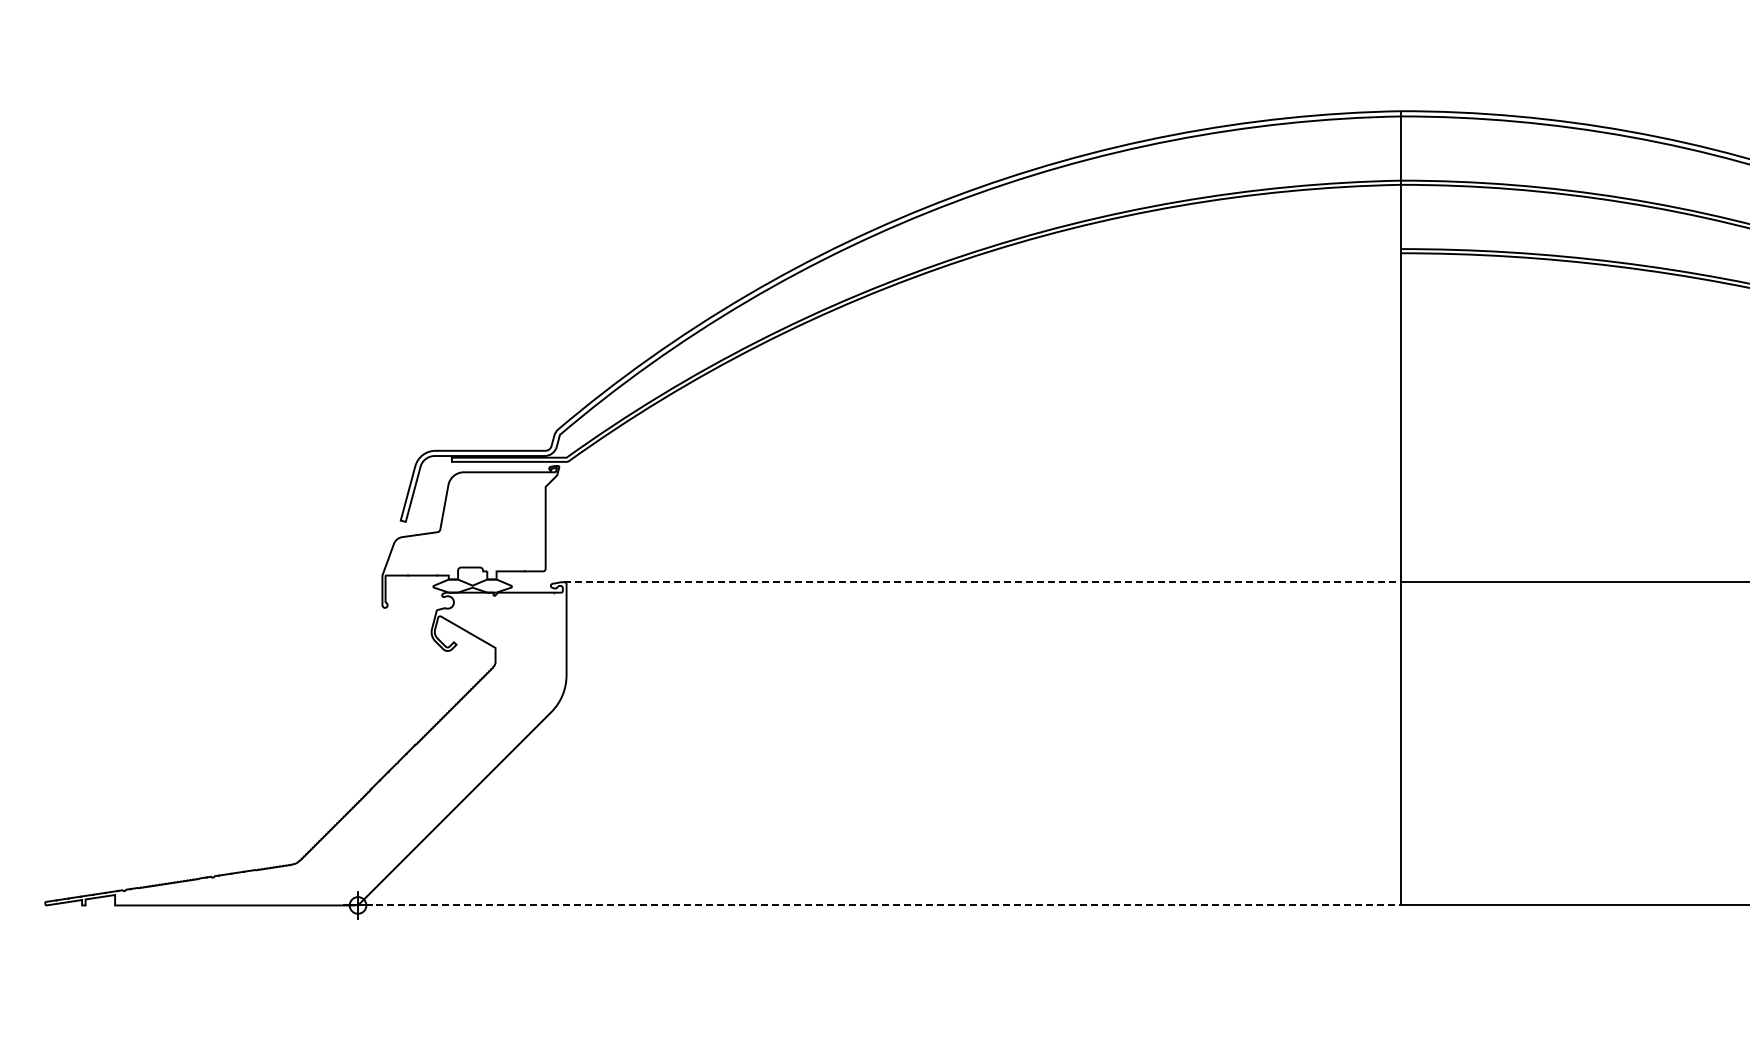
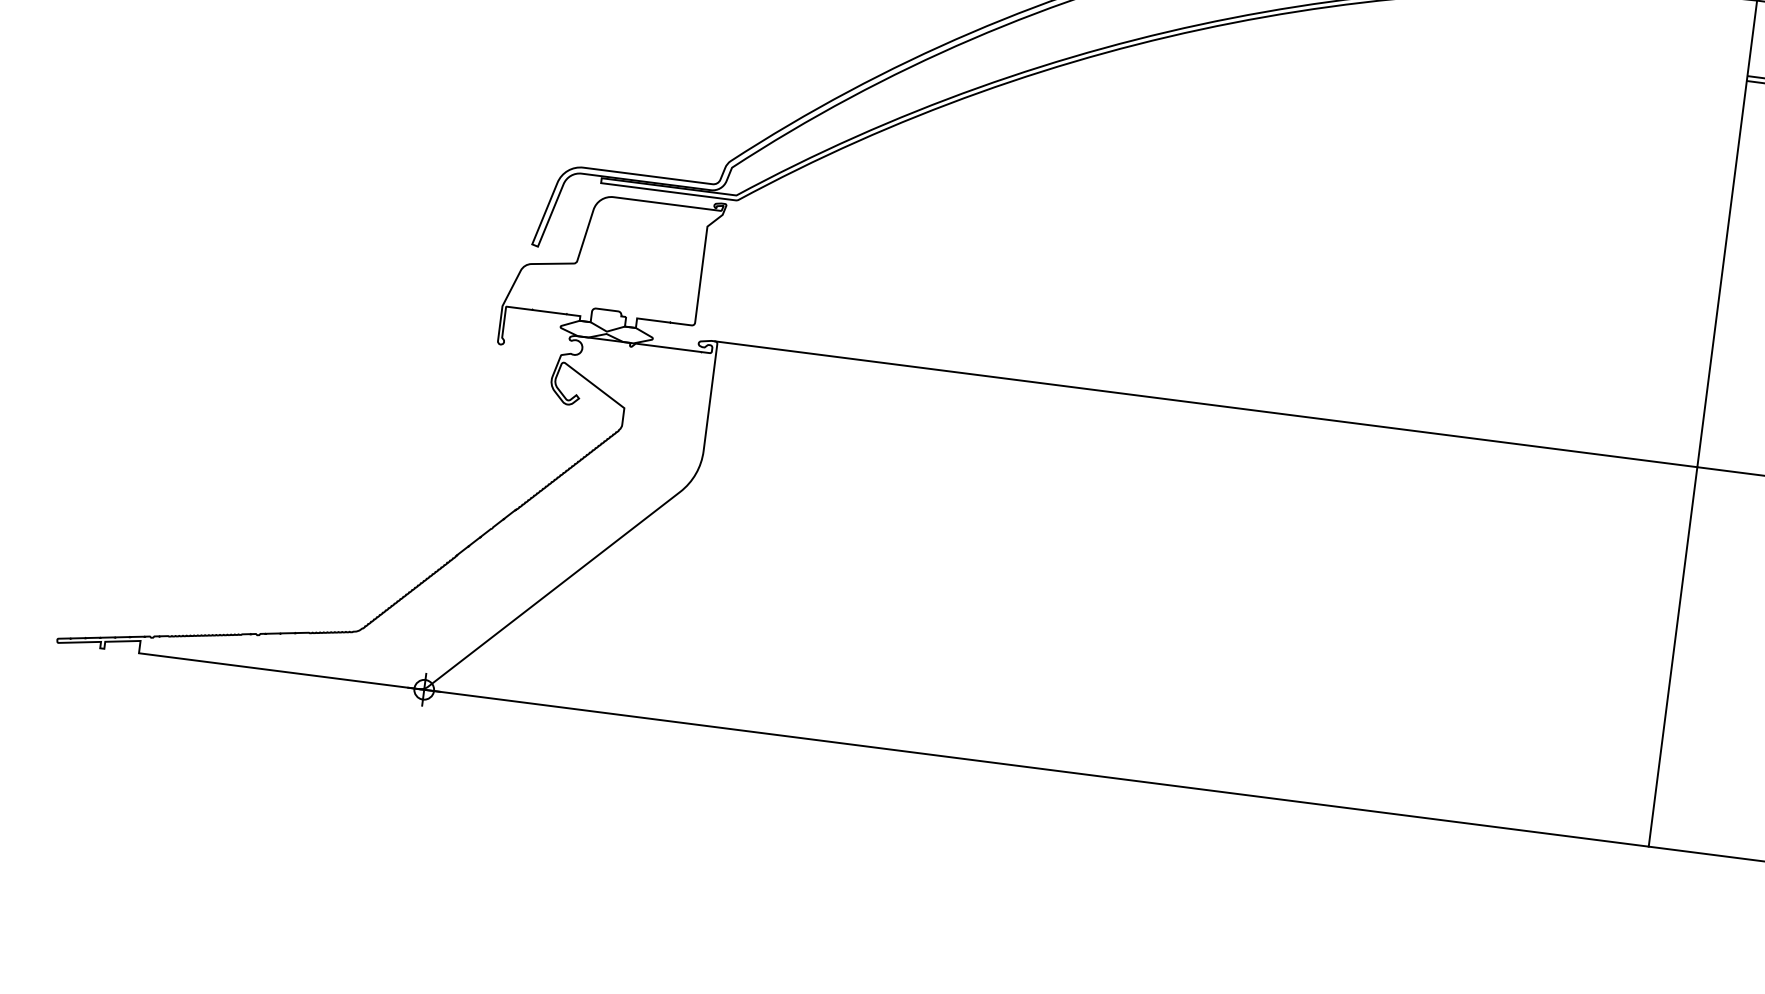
line: (983, 582) -> (1207, 404), dashed -> solid
line: (877, 905) -> (1034, 767), dashed -> solid

